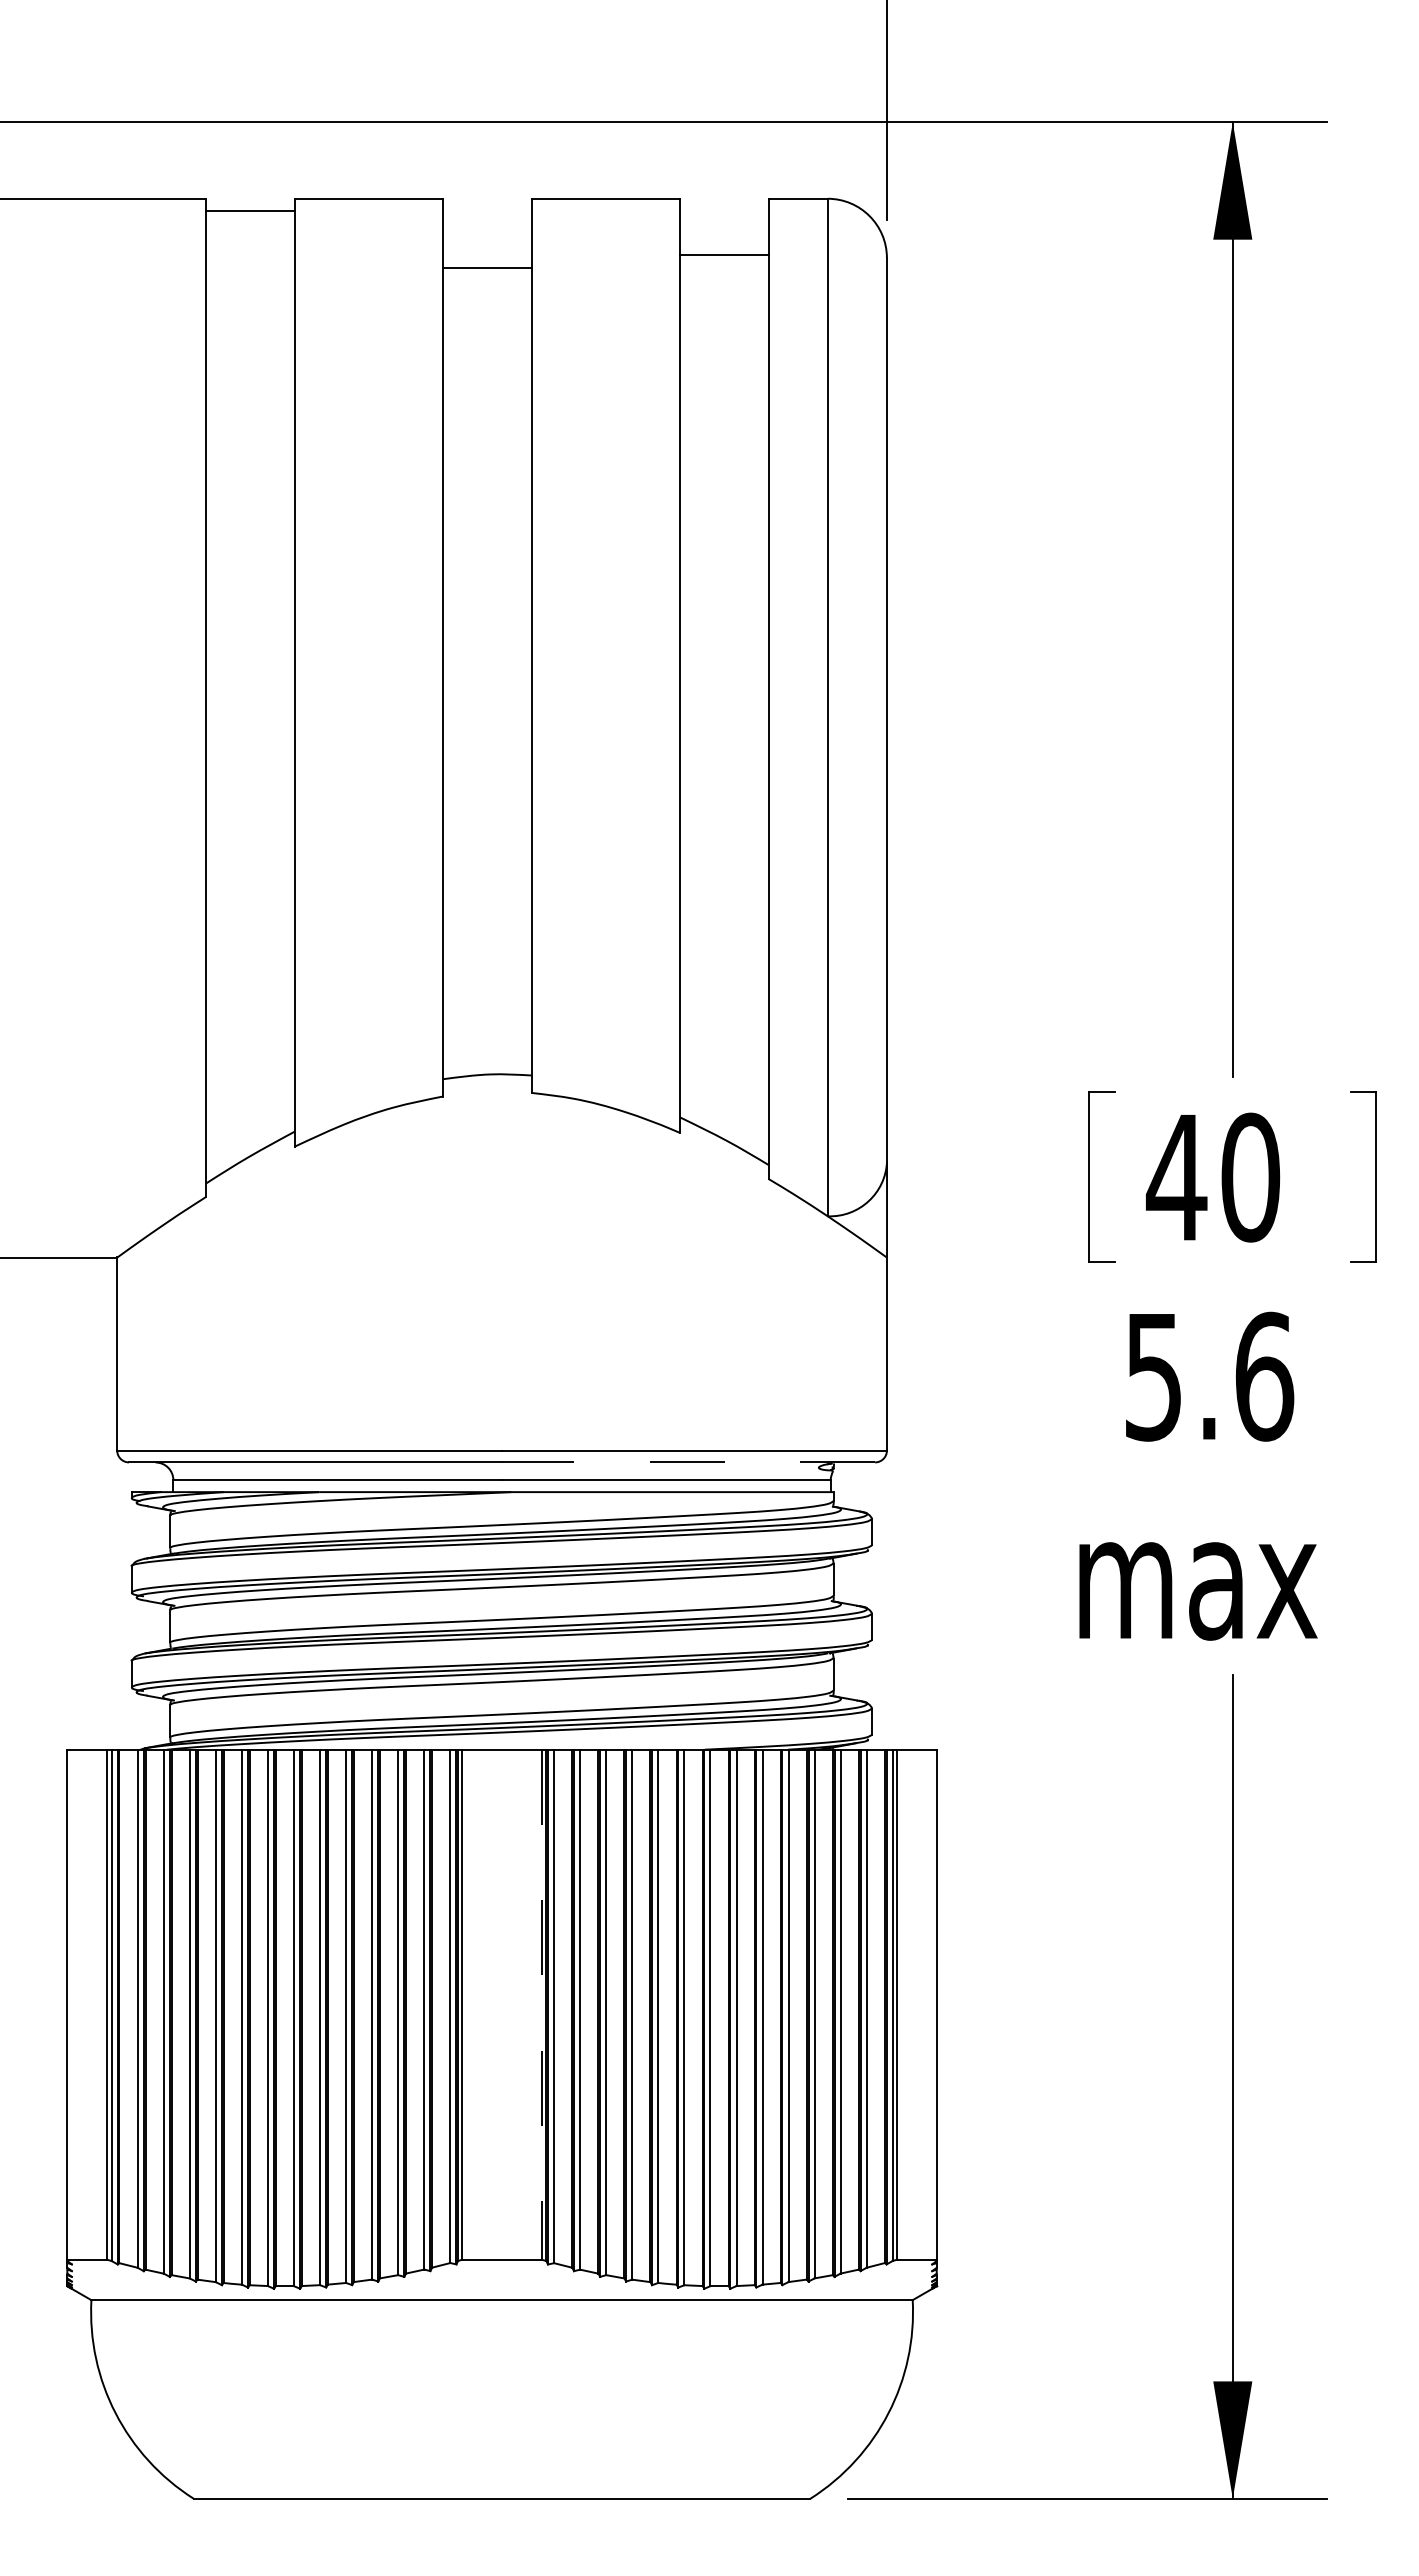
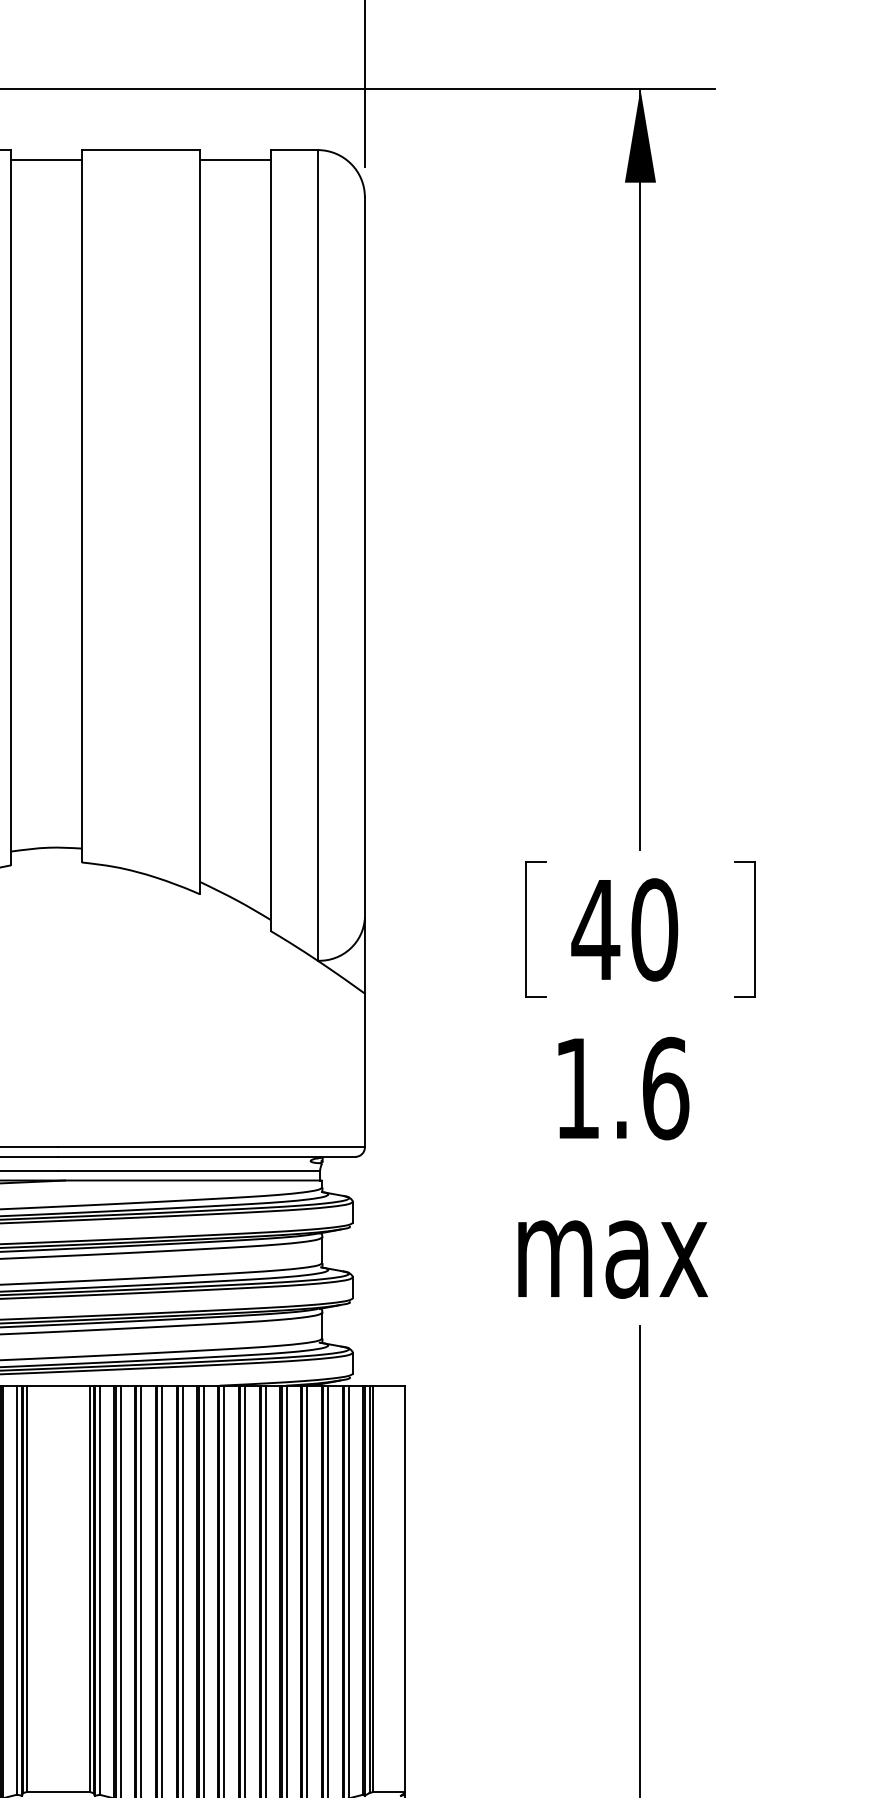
line: (723, 254) -> (234, 159), moved
line: (486, 267) -> (45, 159), moved
text: (1153, 1377) -> (577, 1089), 5.6 -> 1.6
line: (688, 1462) -> (206, 1156), dashed -> solid
line: (541, 2005) -> (89, 1589), dashed -> solid

